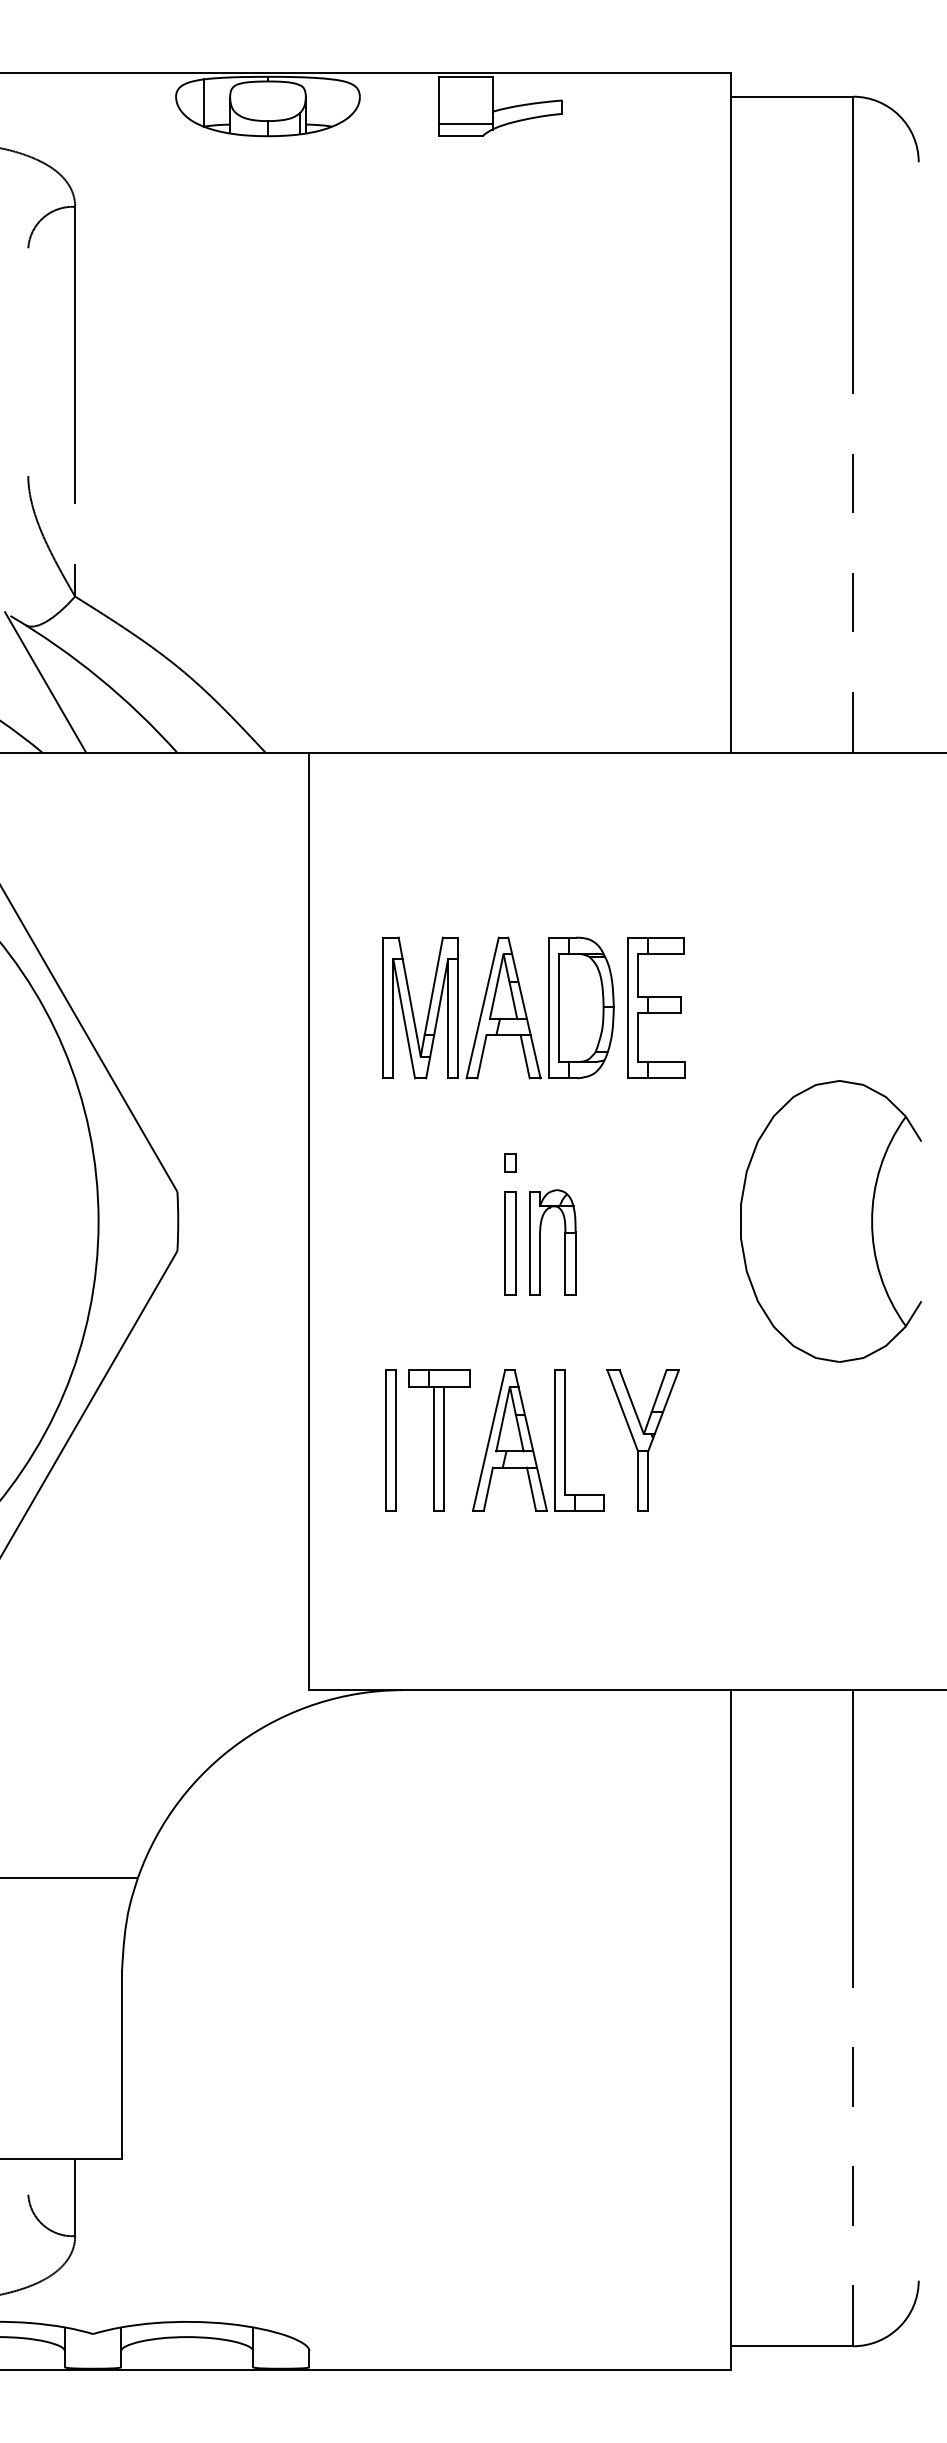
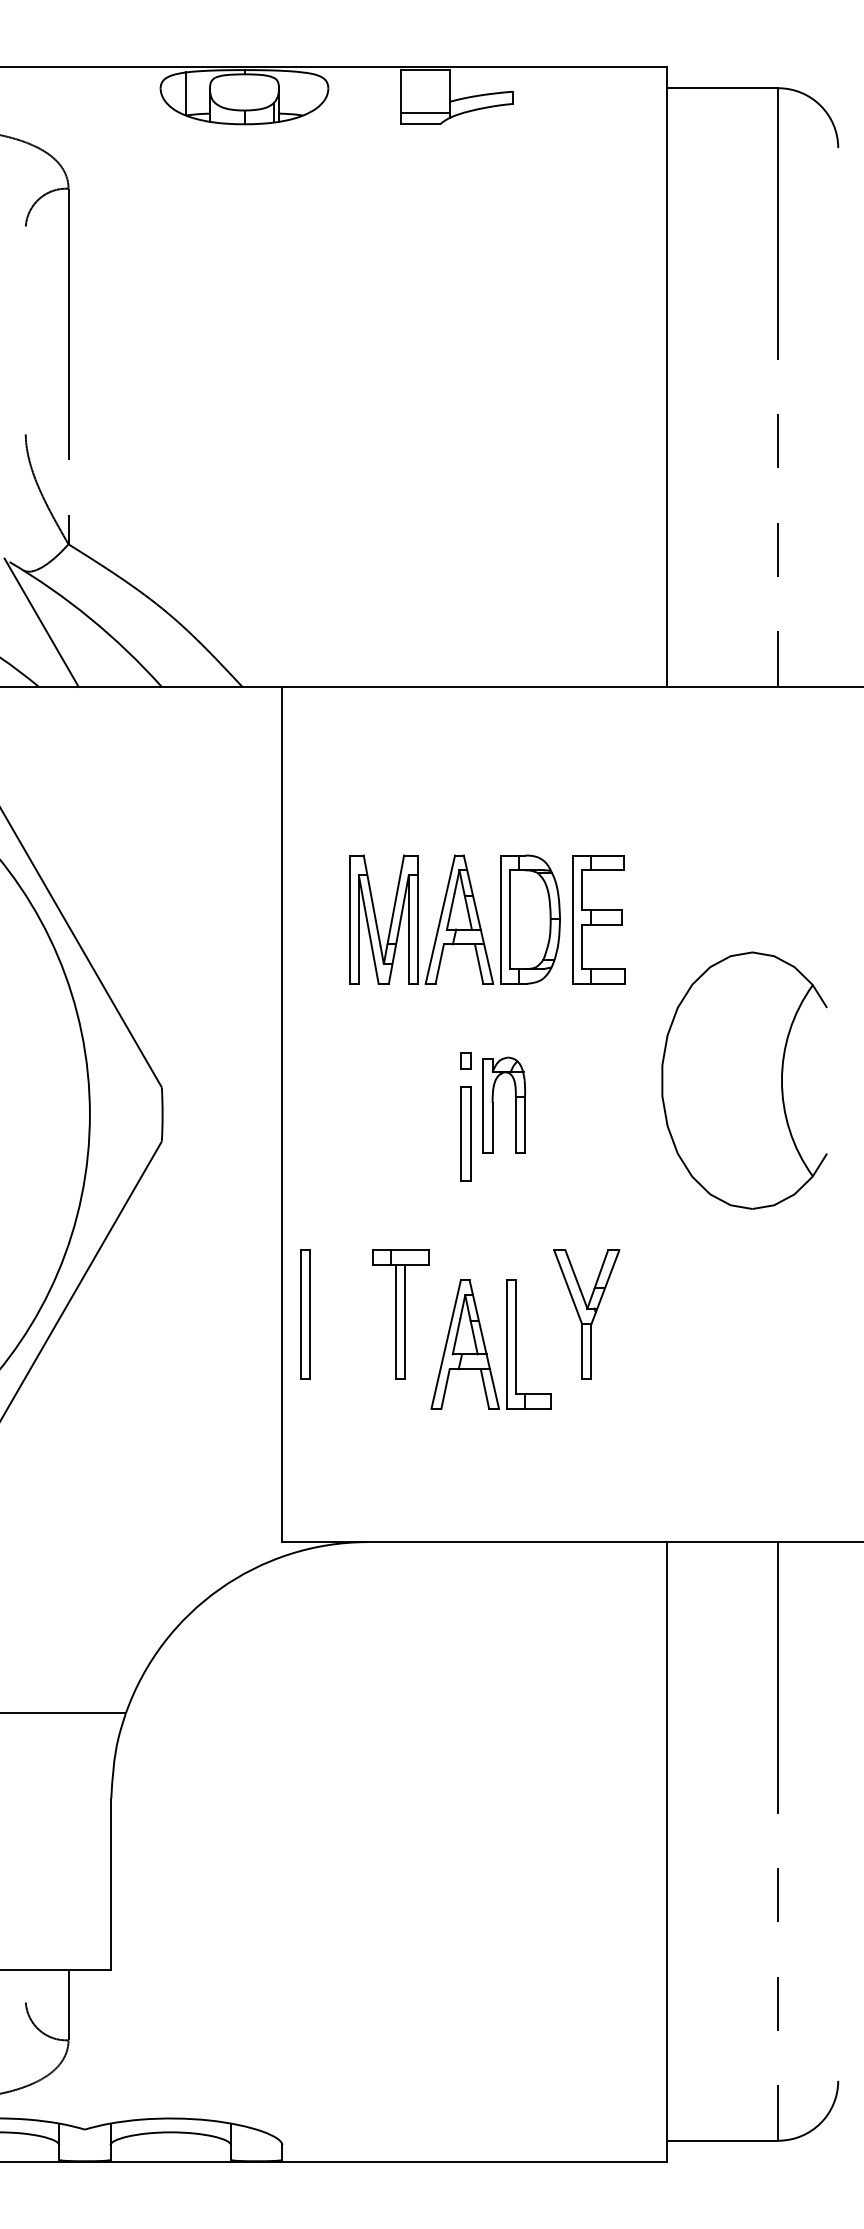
part: (830, 1221) -> (744, 1080), moved
part: (540, 1242) -> (493, 1105), moved
part: (390, 1440) -> (305, 1314), moved
part: (532, 1442) -> (485, 1346), moved

